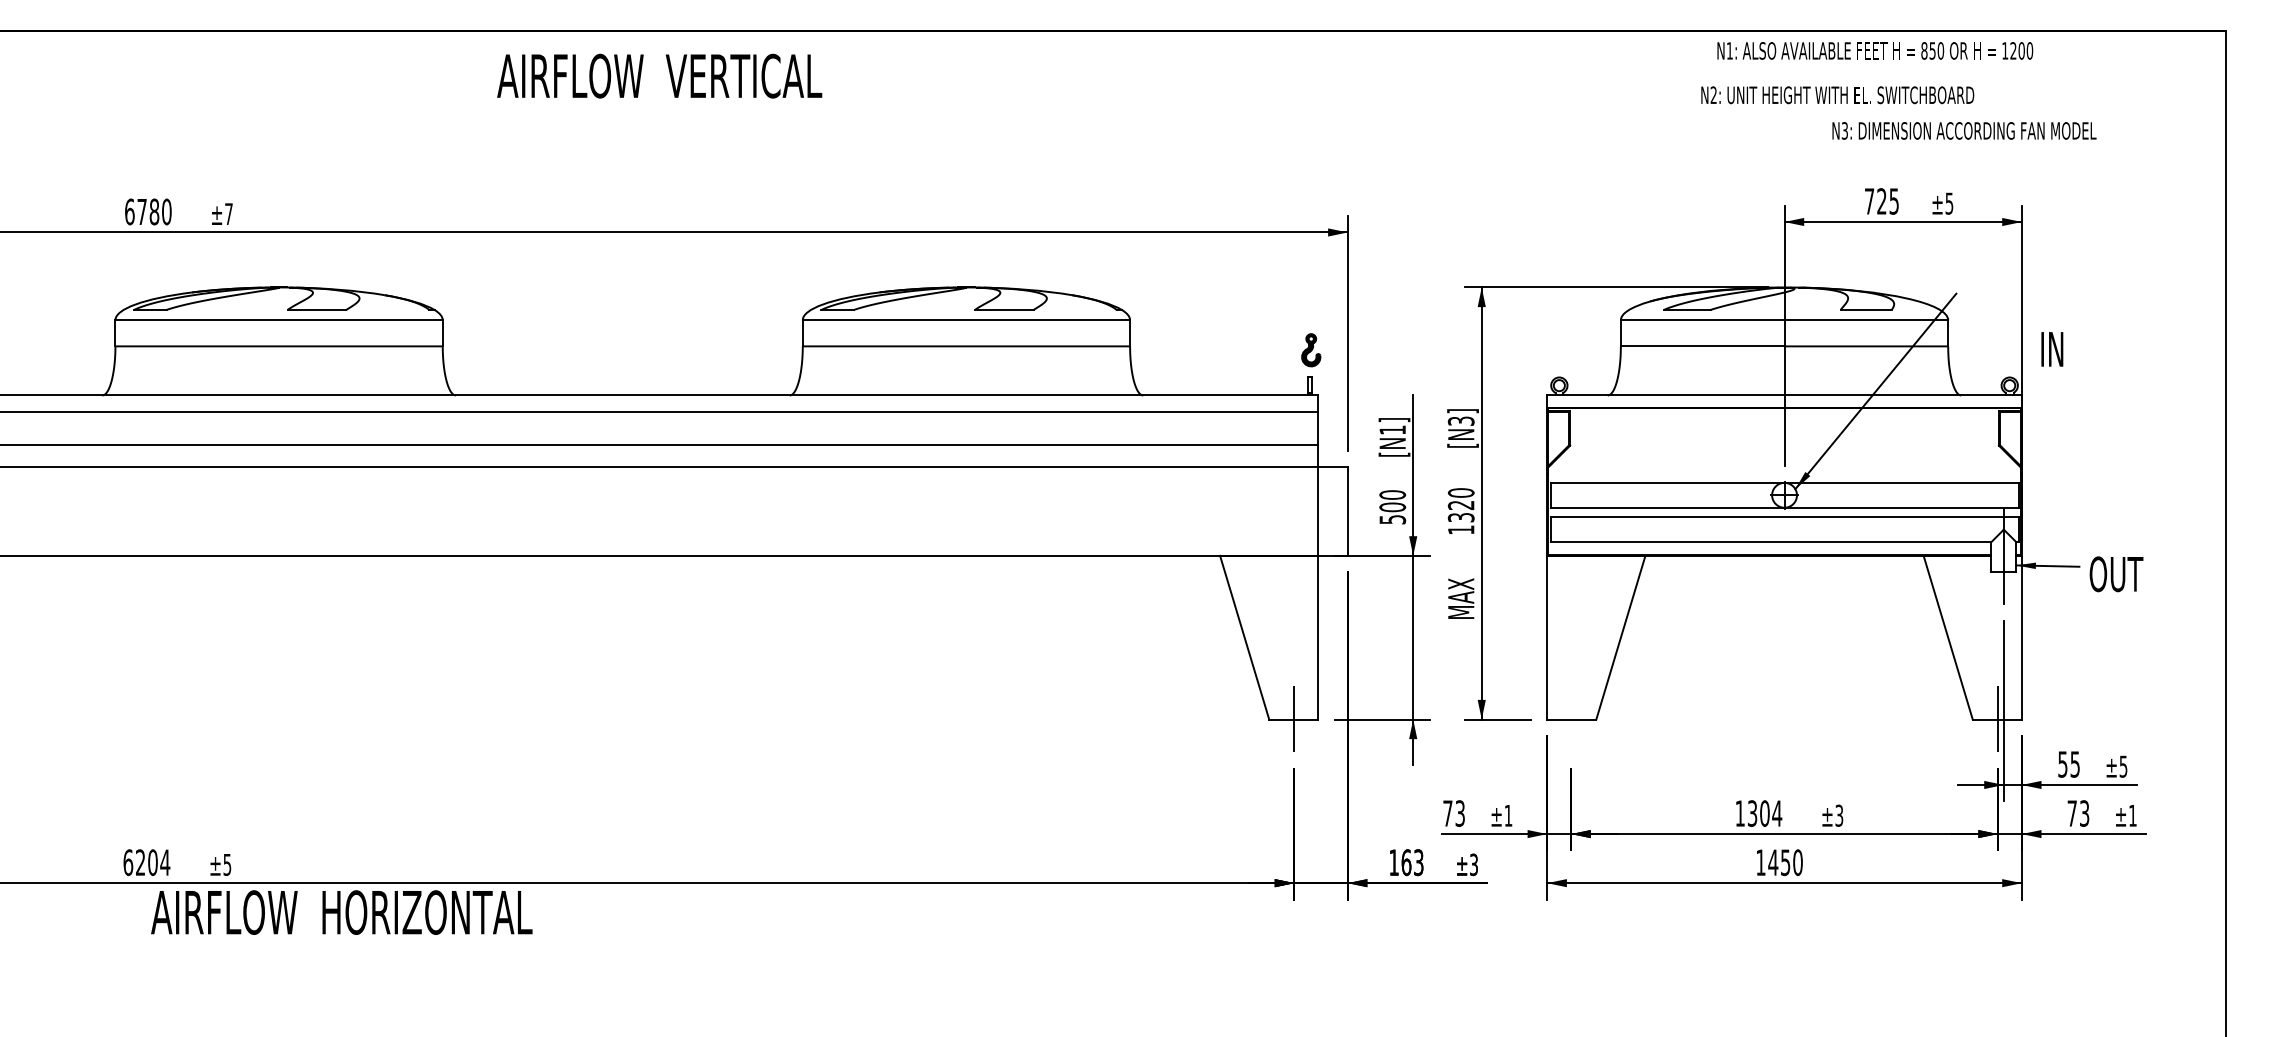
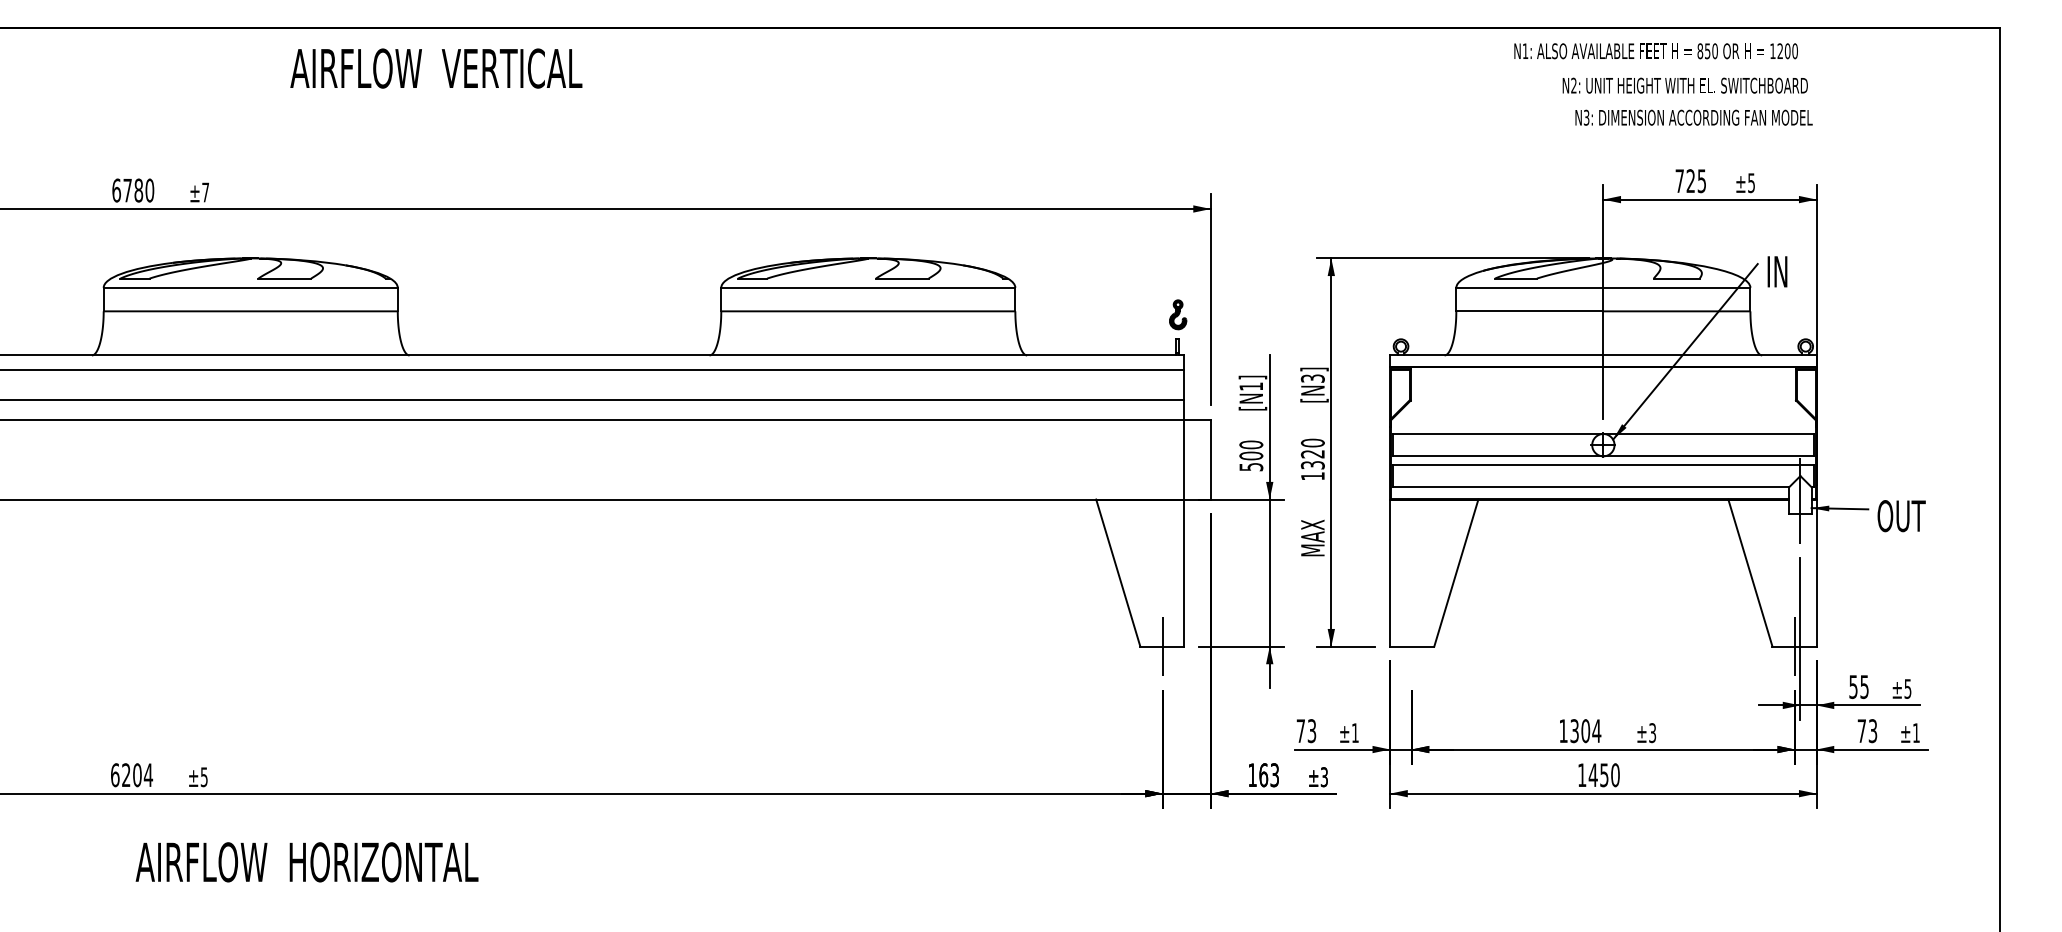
text: (1875, 50) -> (1656, 50), moved
text: (659, 75) -> (436, 67), moved
text: (1837, 95) -> (1685, 85), moved
text: (1964, 130) -> (1694, 117), moved
text: (2052, 349) -> (1777, 271), moved
text: (341, 912) -> (306, 862), moved

